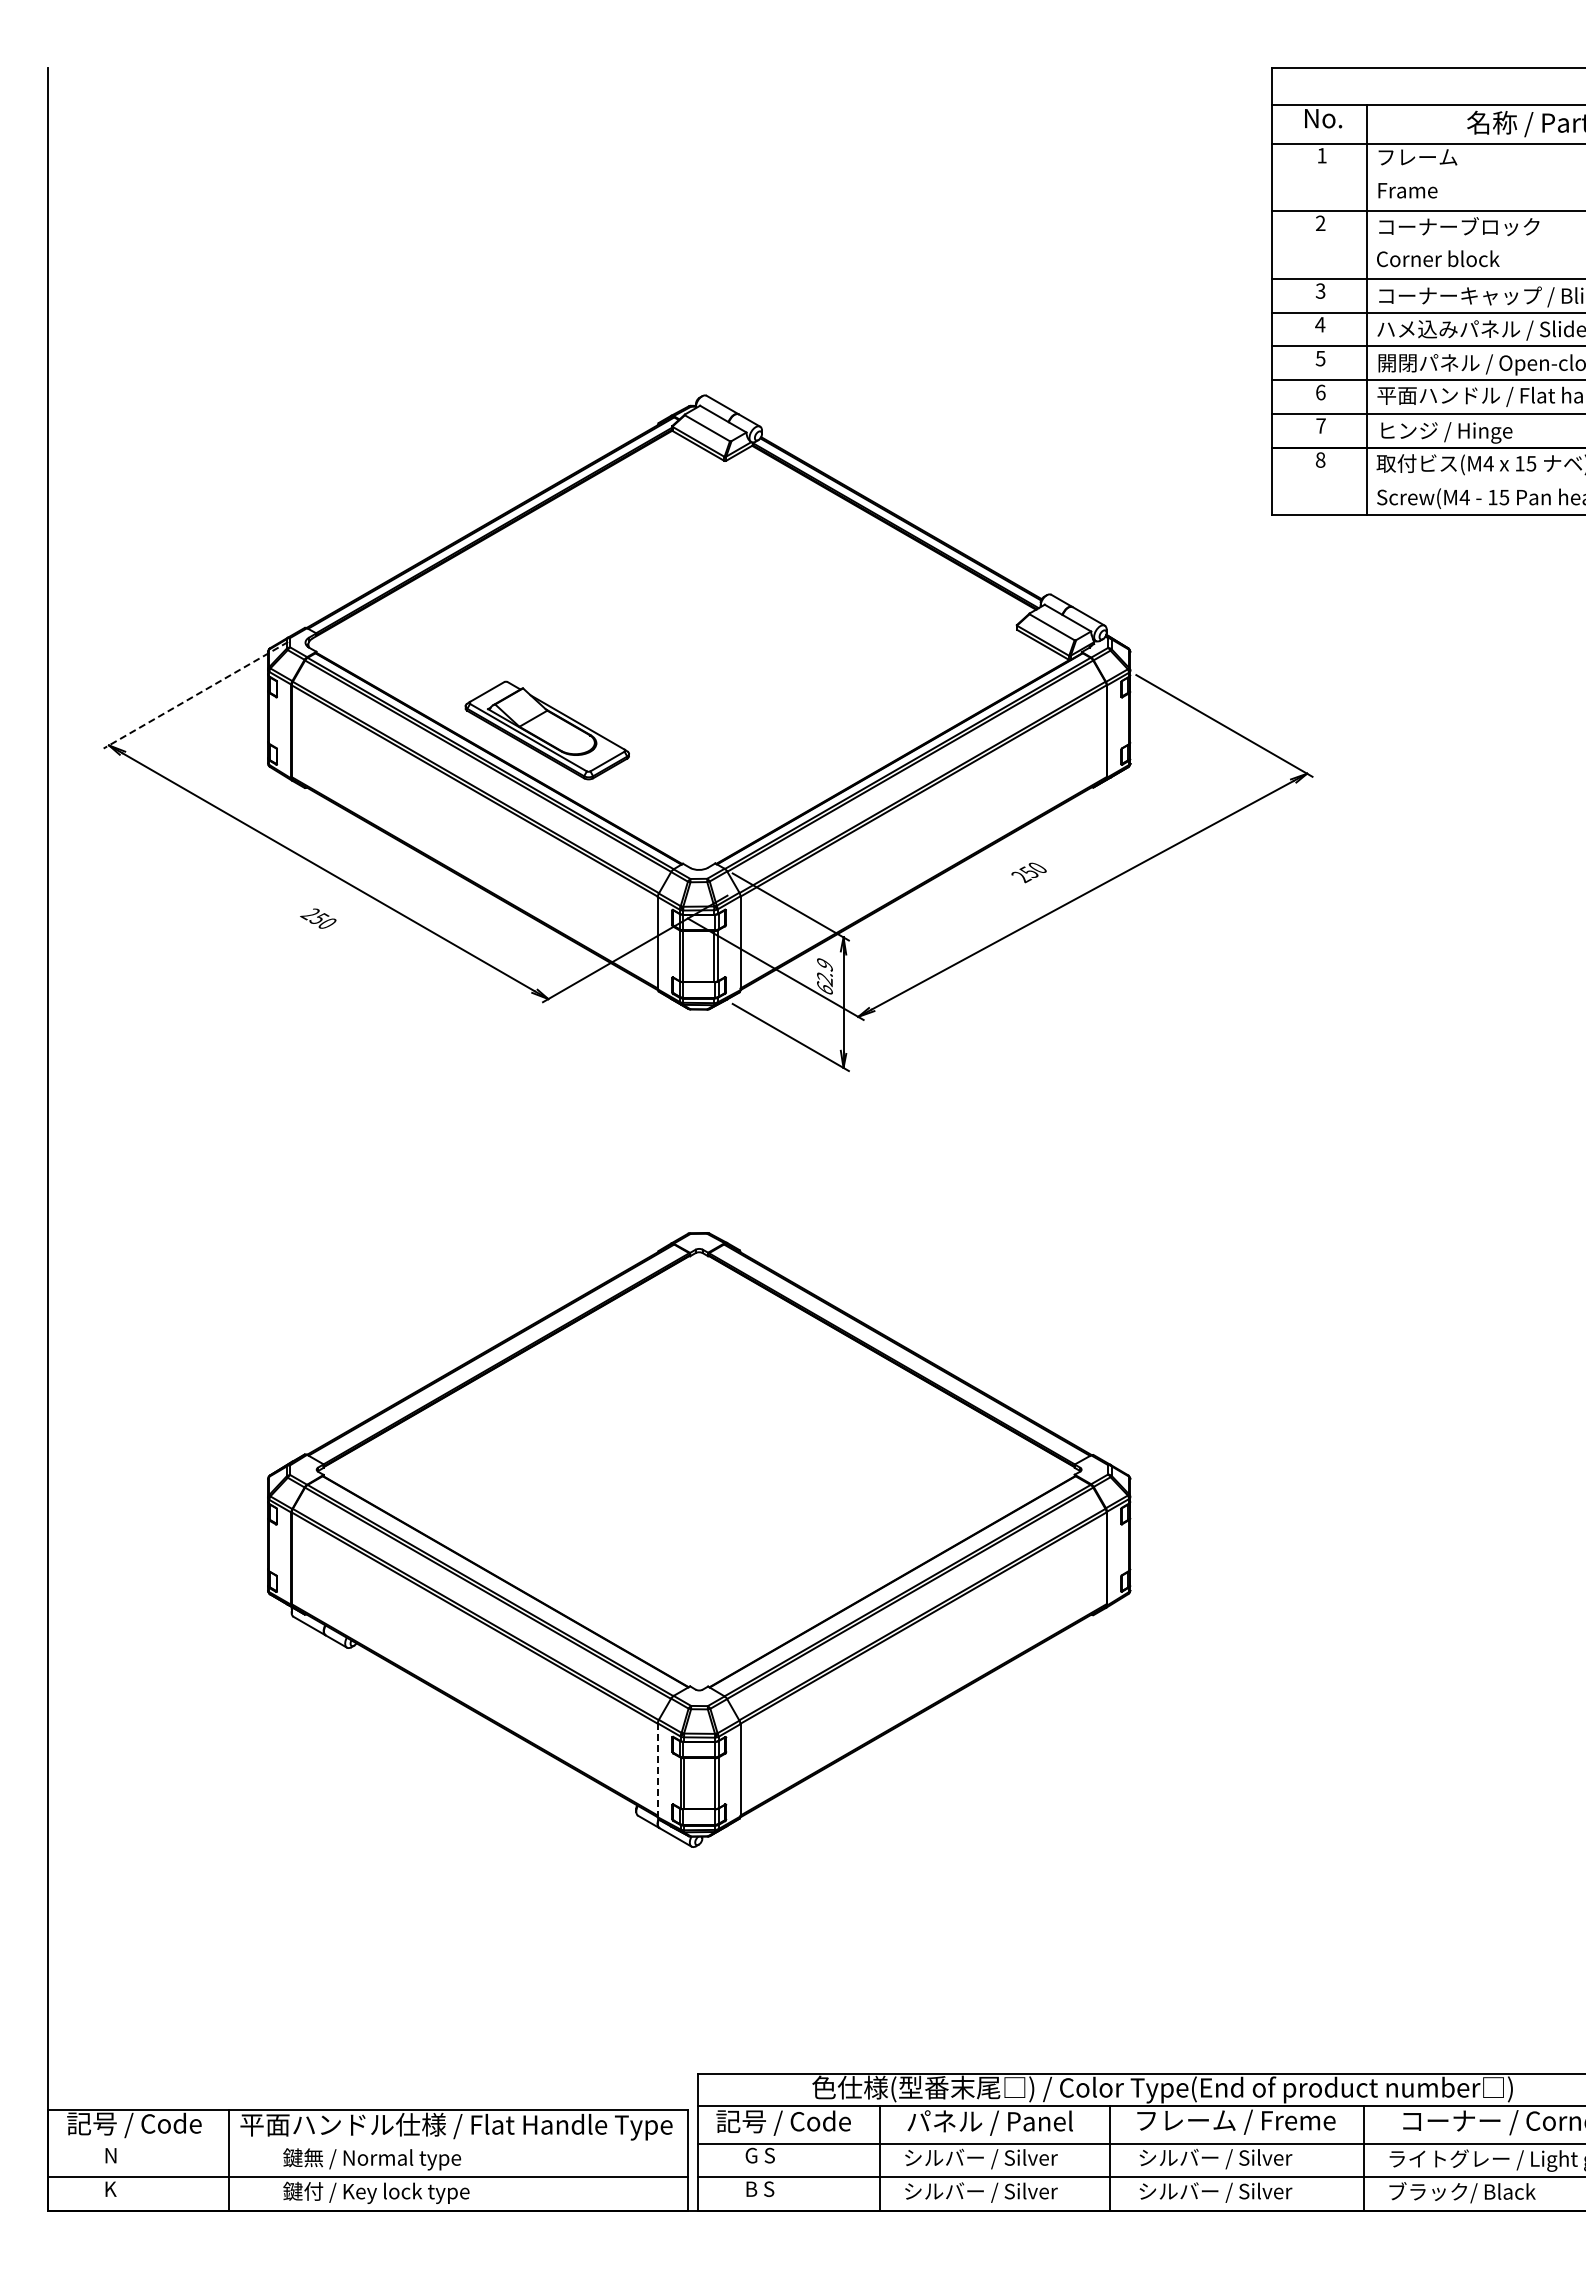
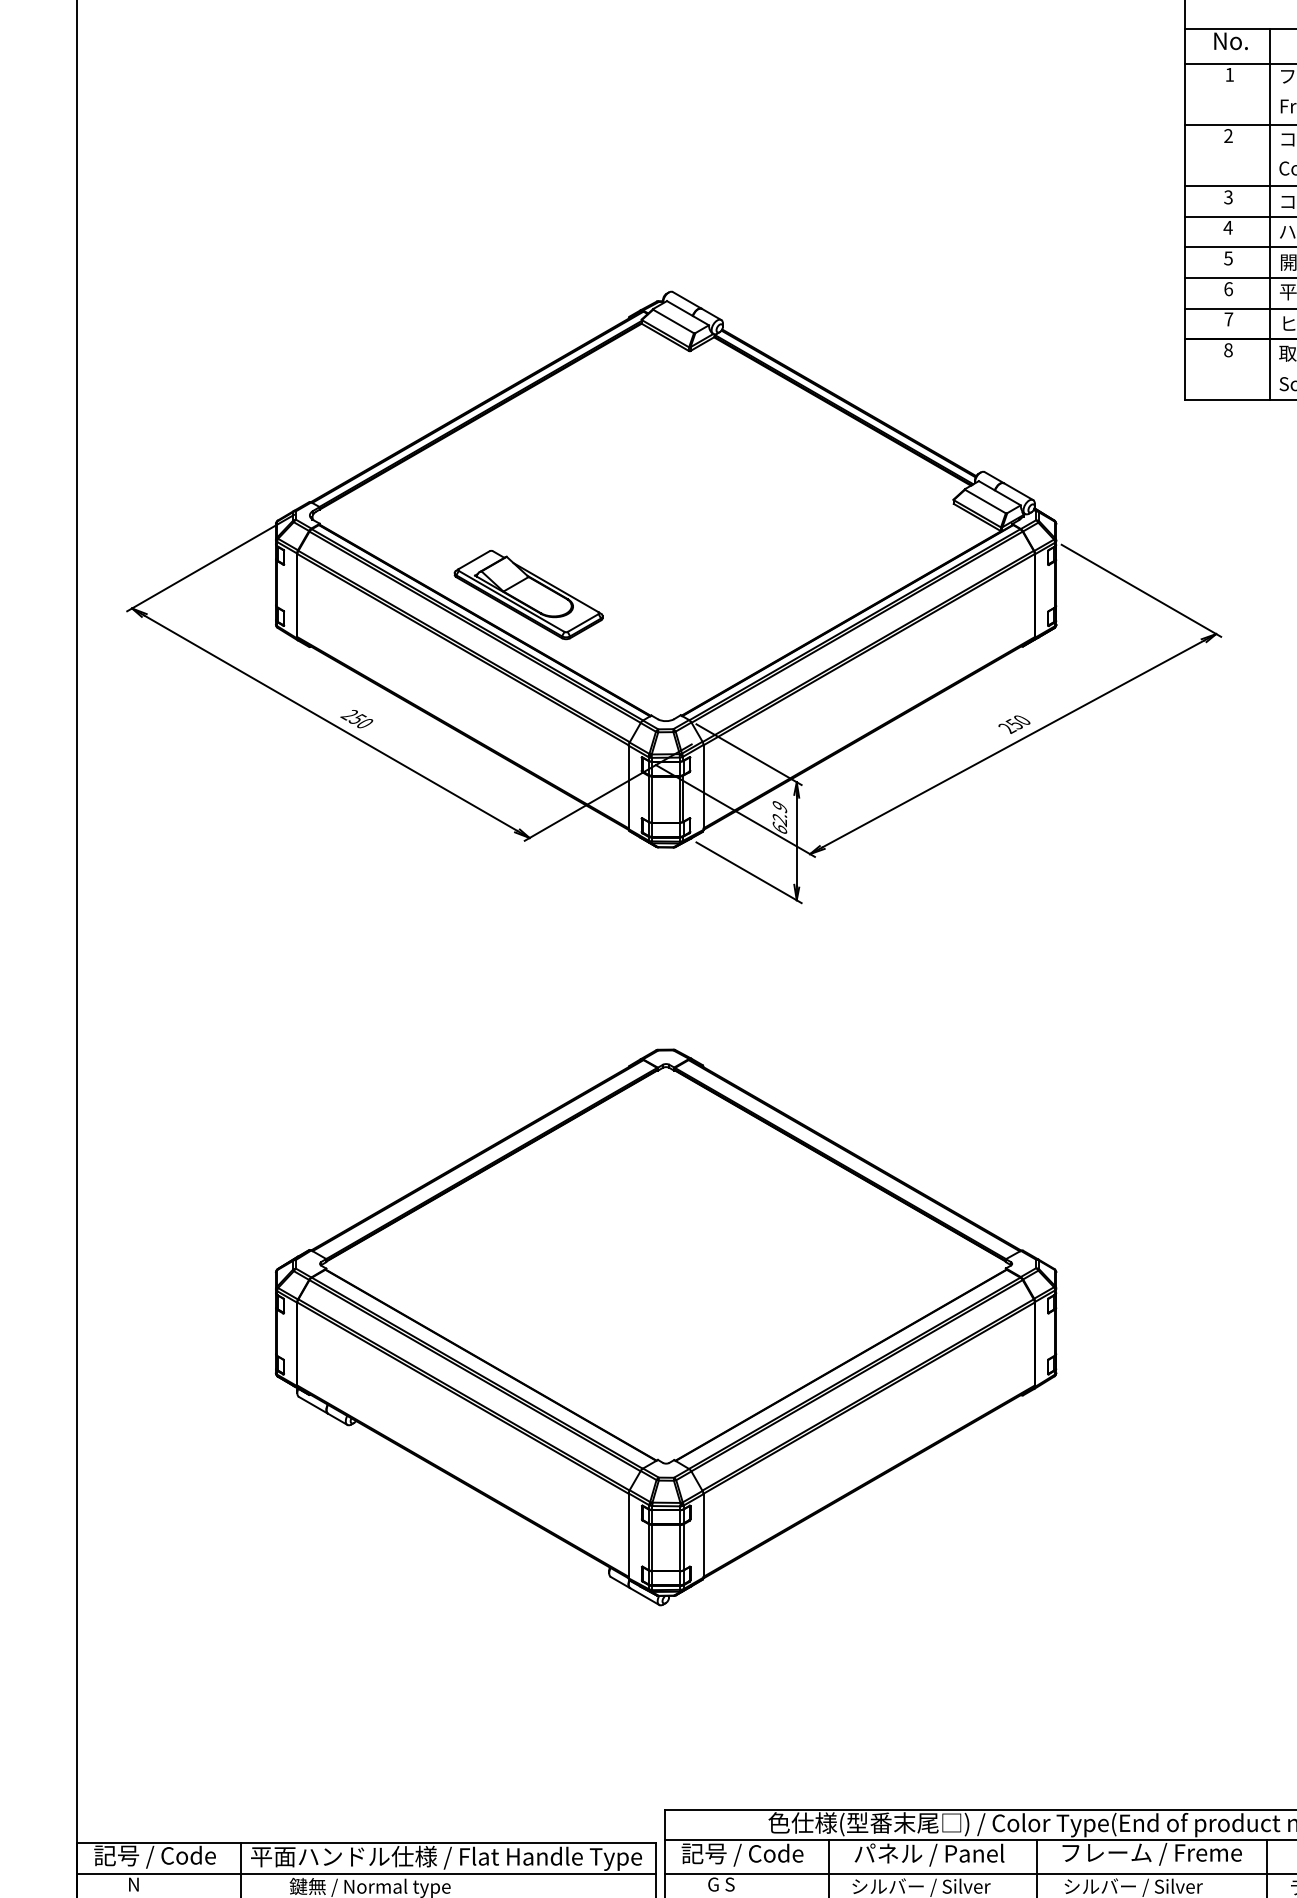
line: (195, 695) -> (210, 563), dashed -> solid
text: (1028, 872) -> (1013, 724), moved
text: (318, 918) -> (356, 718), moved
line: (657, 1770) -> (628, 1536), dashed -> solid
line: (367, 2143) -> (365, 1873), added

